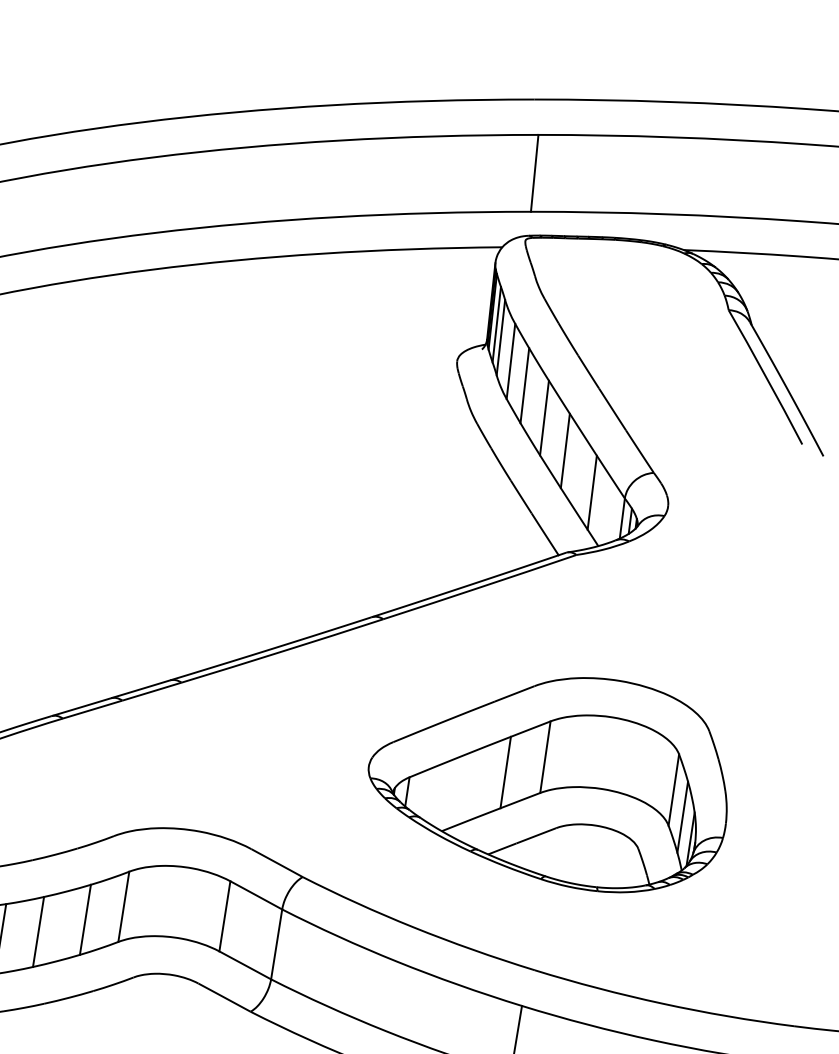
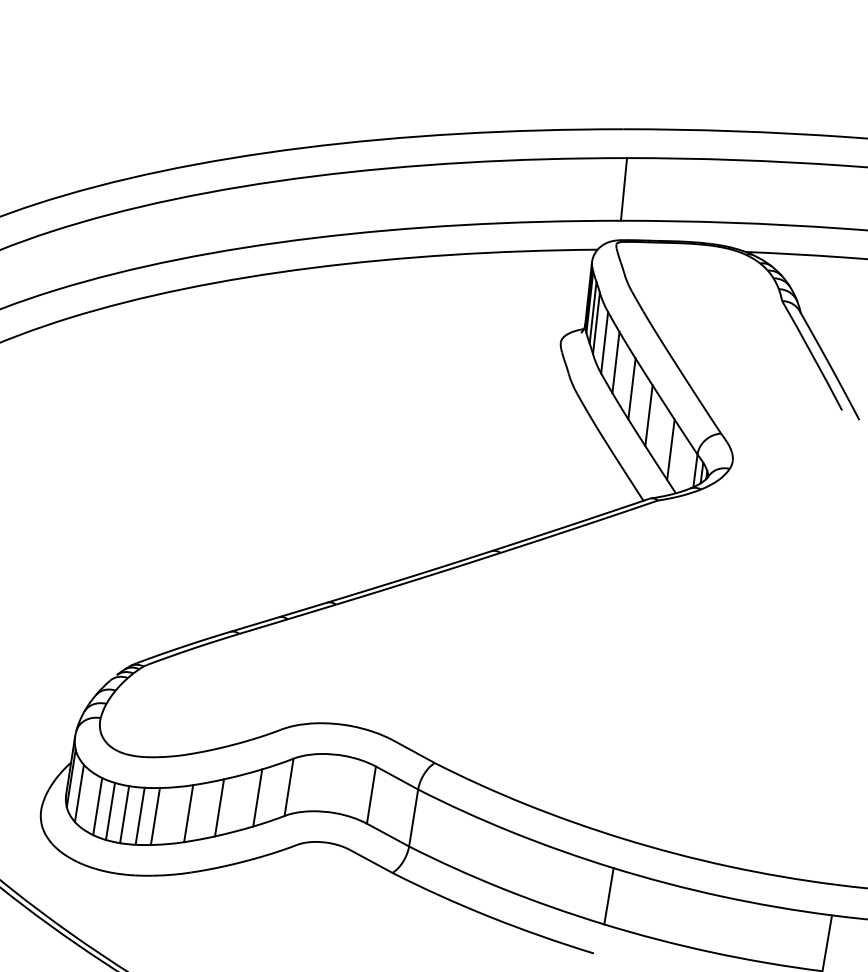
part: (547, 785) -> (634, 688), removed

